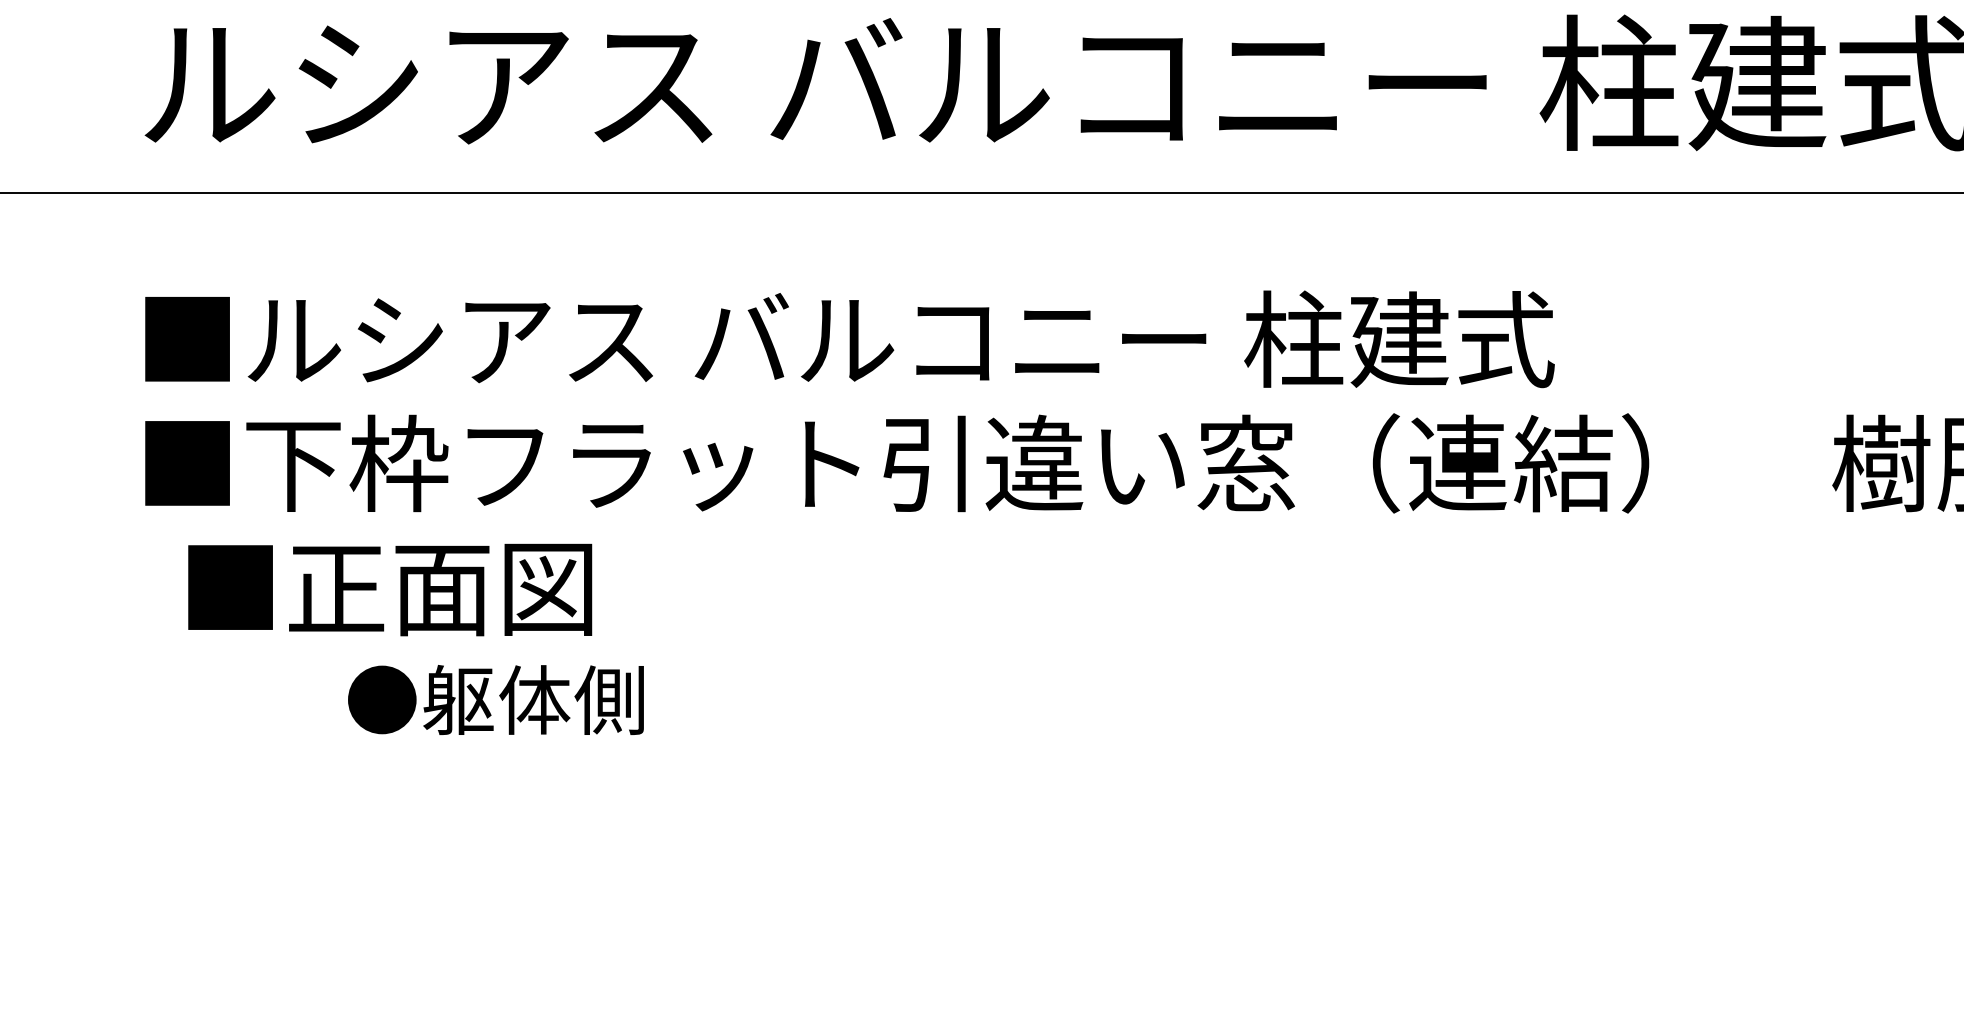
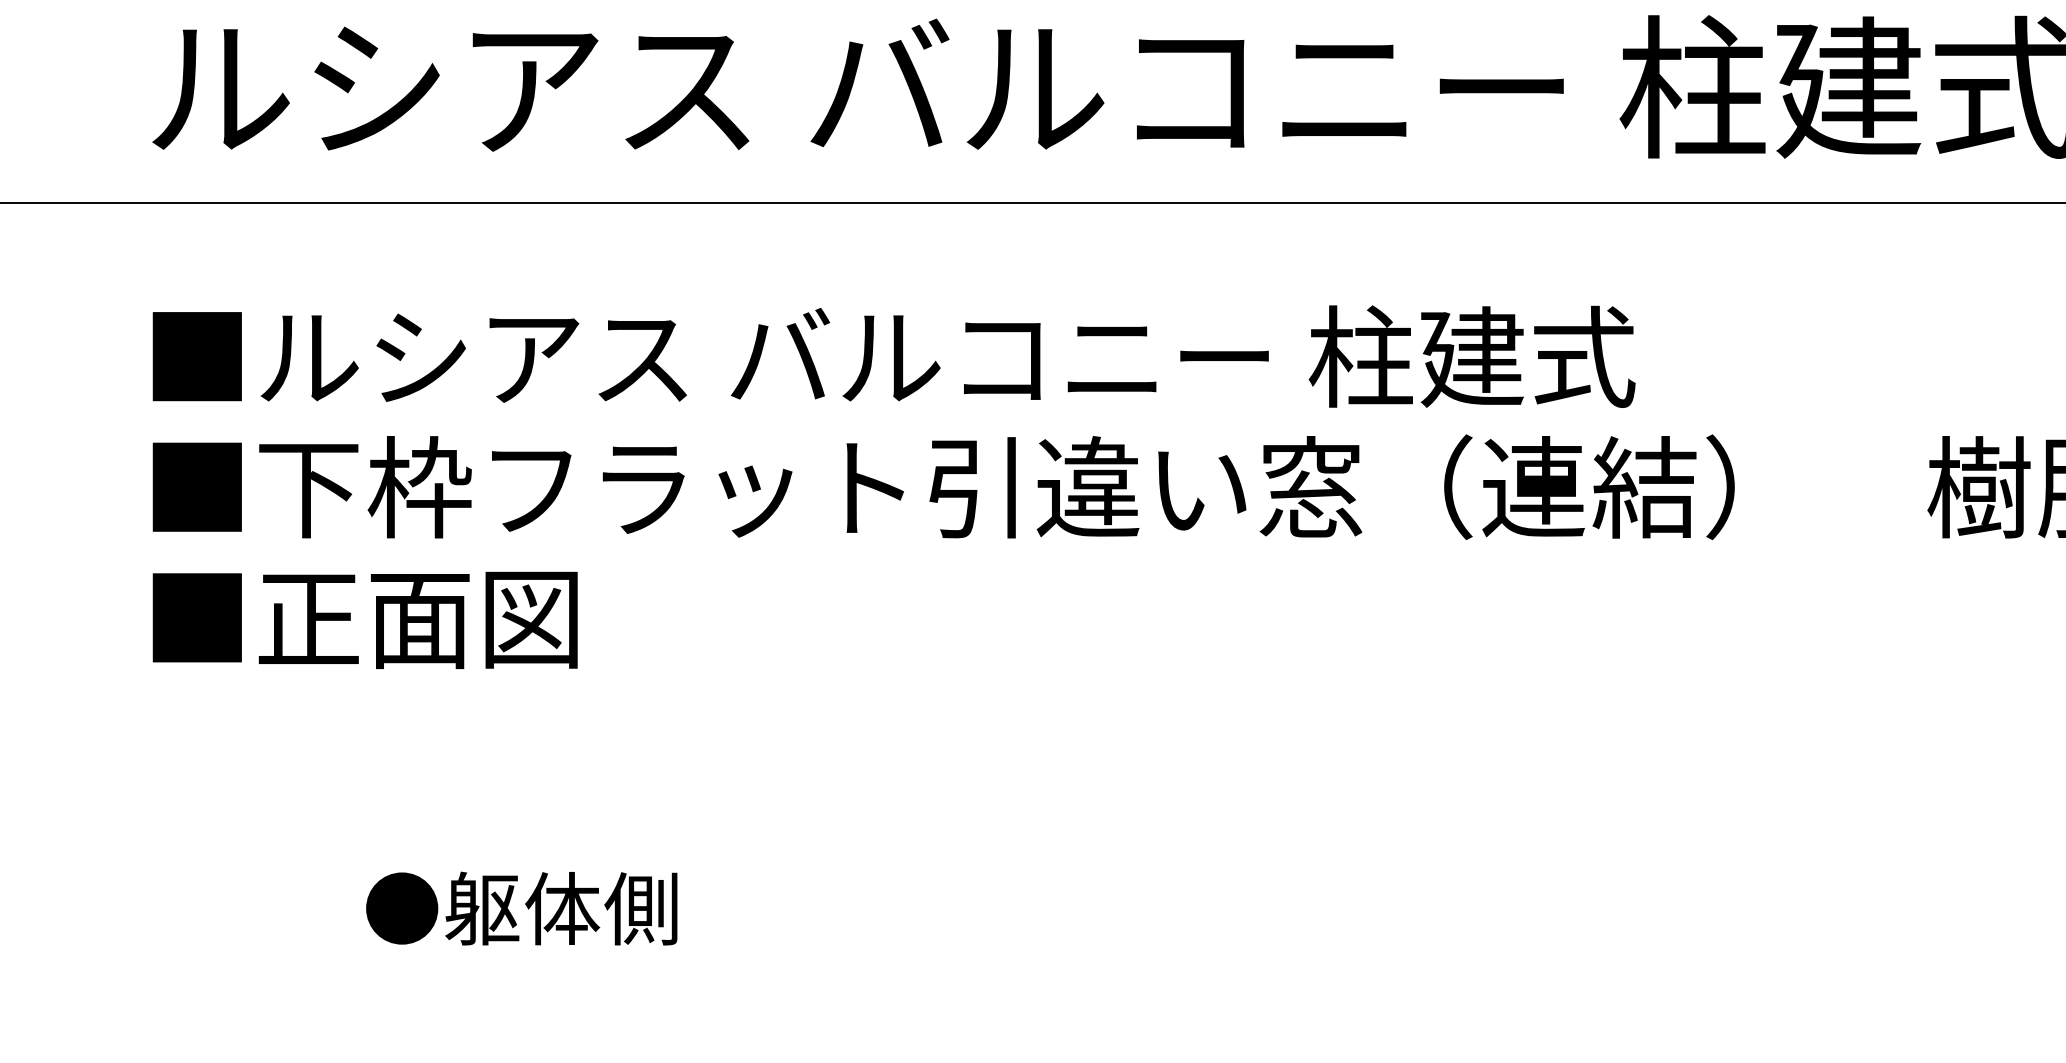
text: (390, 589) -> (365, 619), moved
text: (495, 699) -> (521, 908), moved

